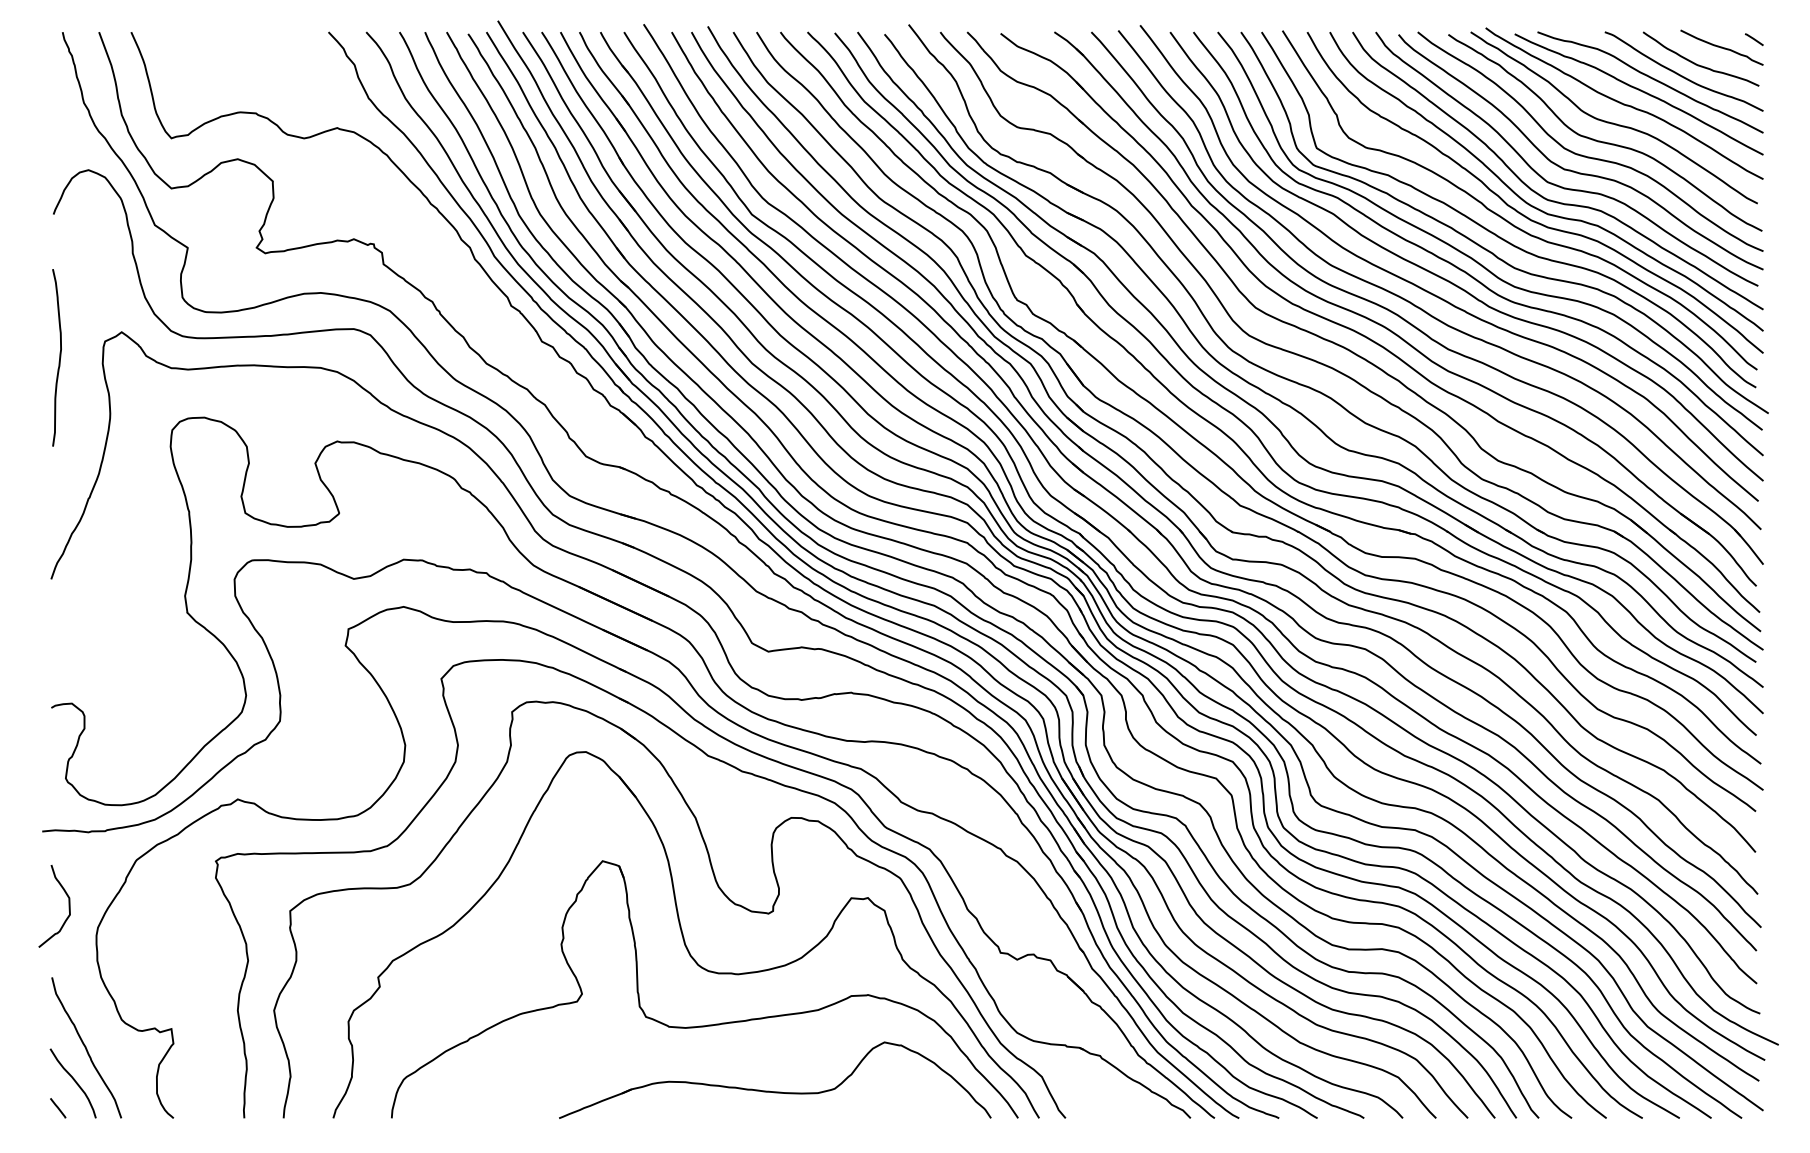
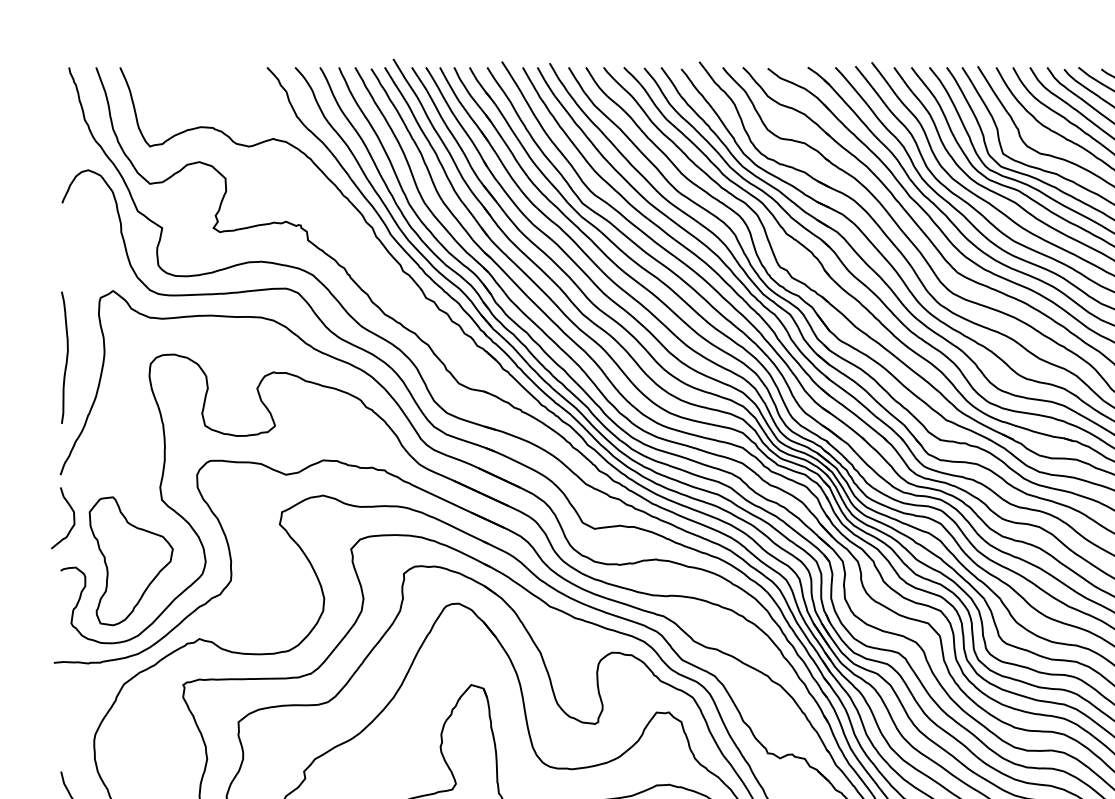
curve: (59, 357) -> (66, 357), moved
part: (145, 694) -> (130, 560), added
curve: (68, 906) -> (73, 518), moved

